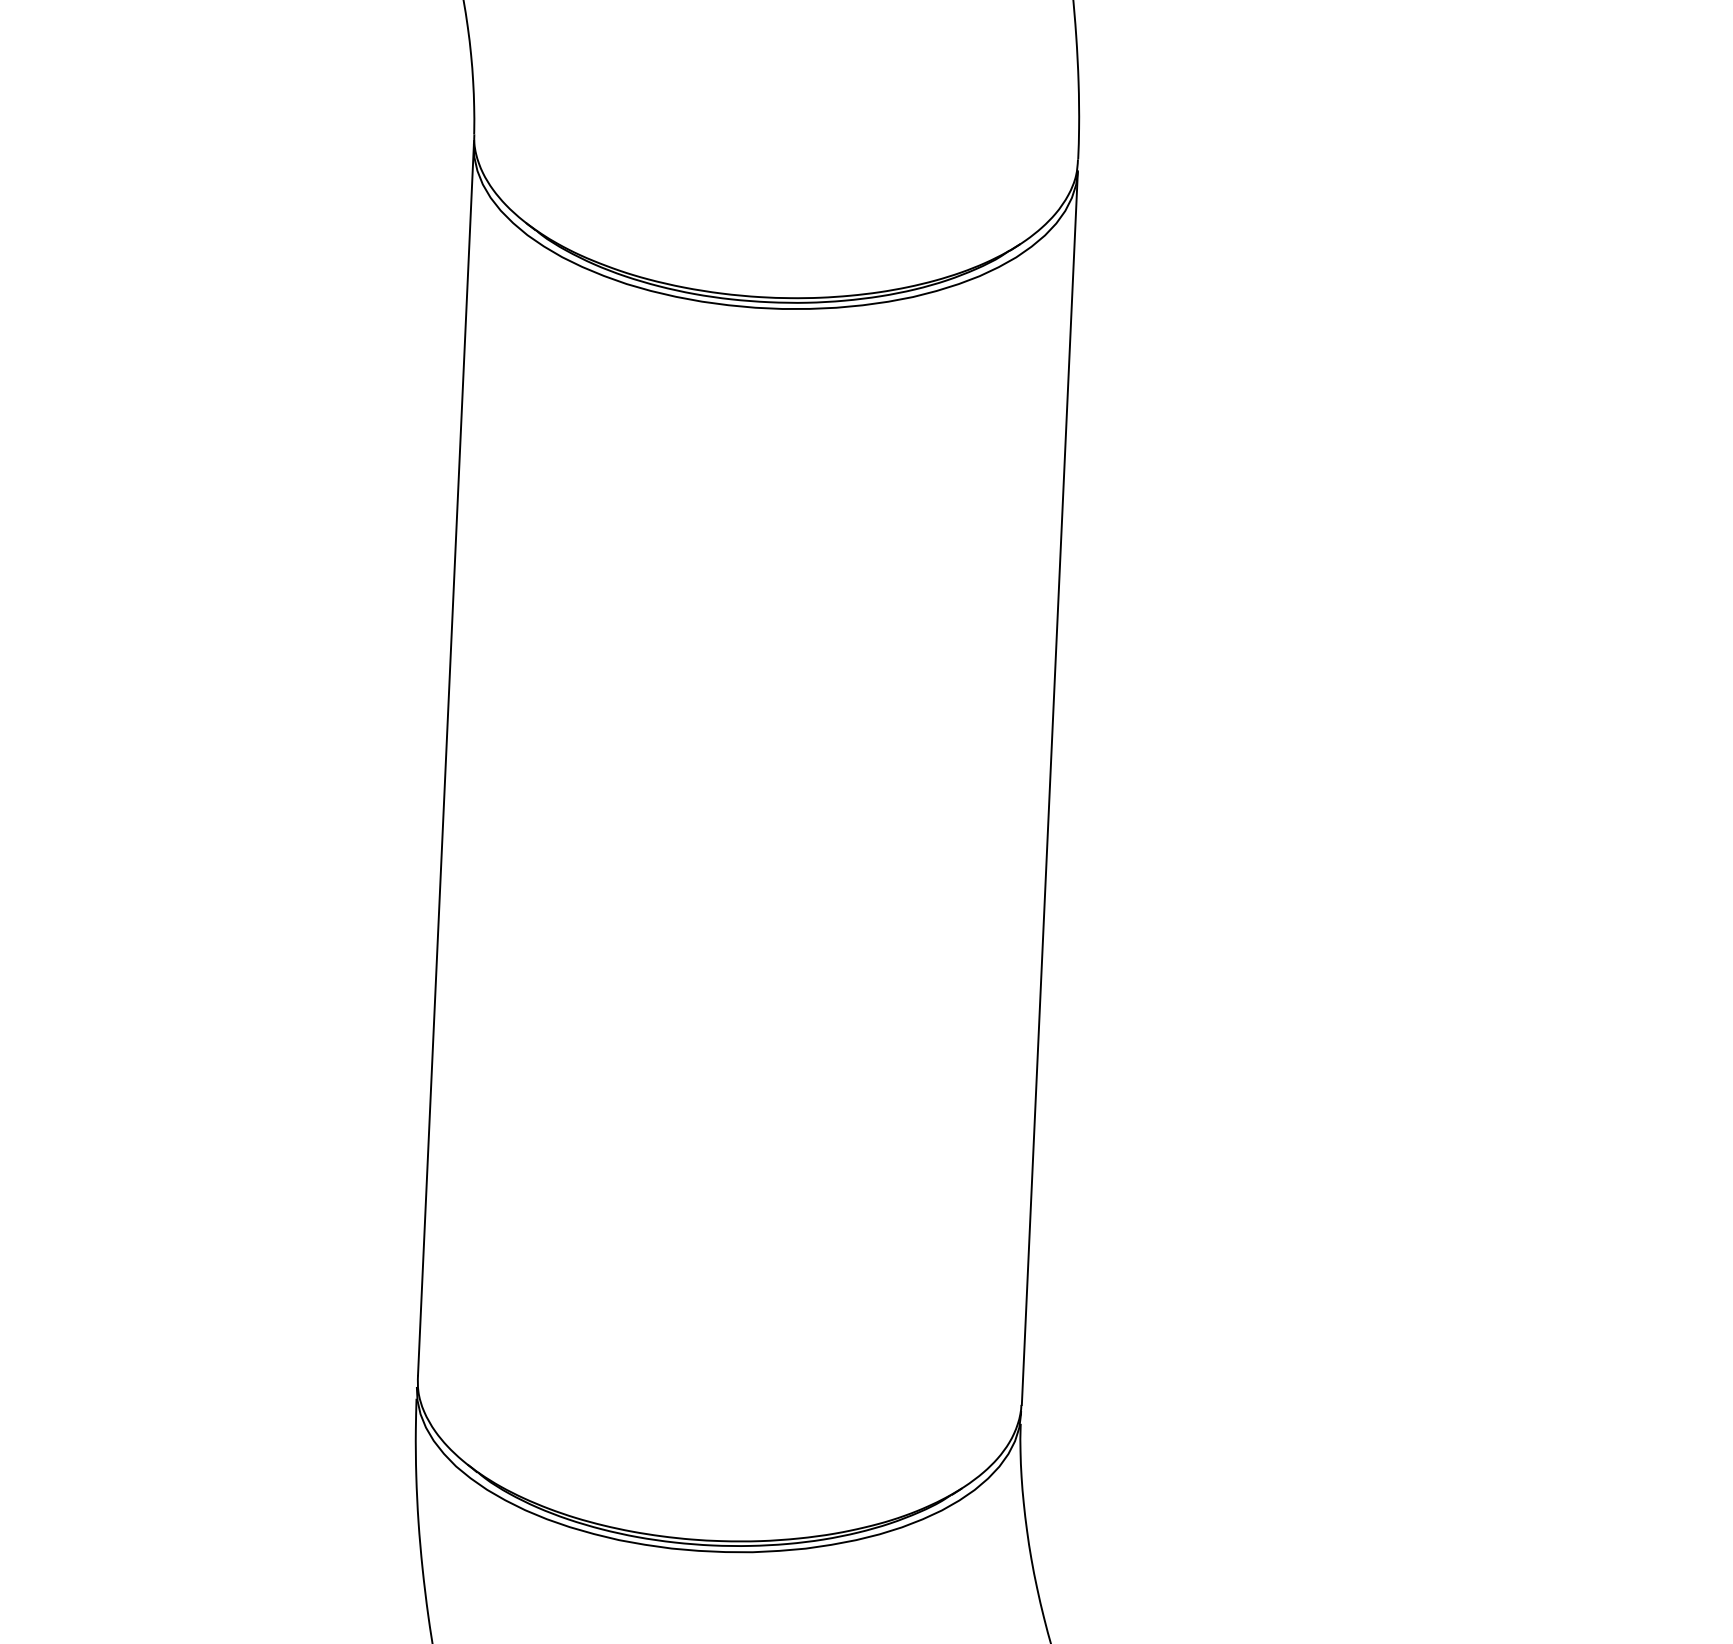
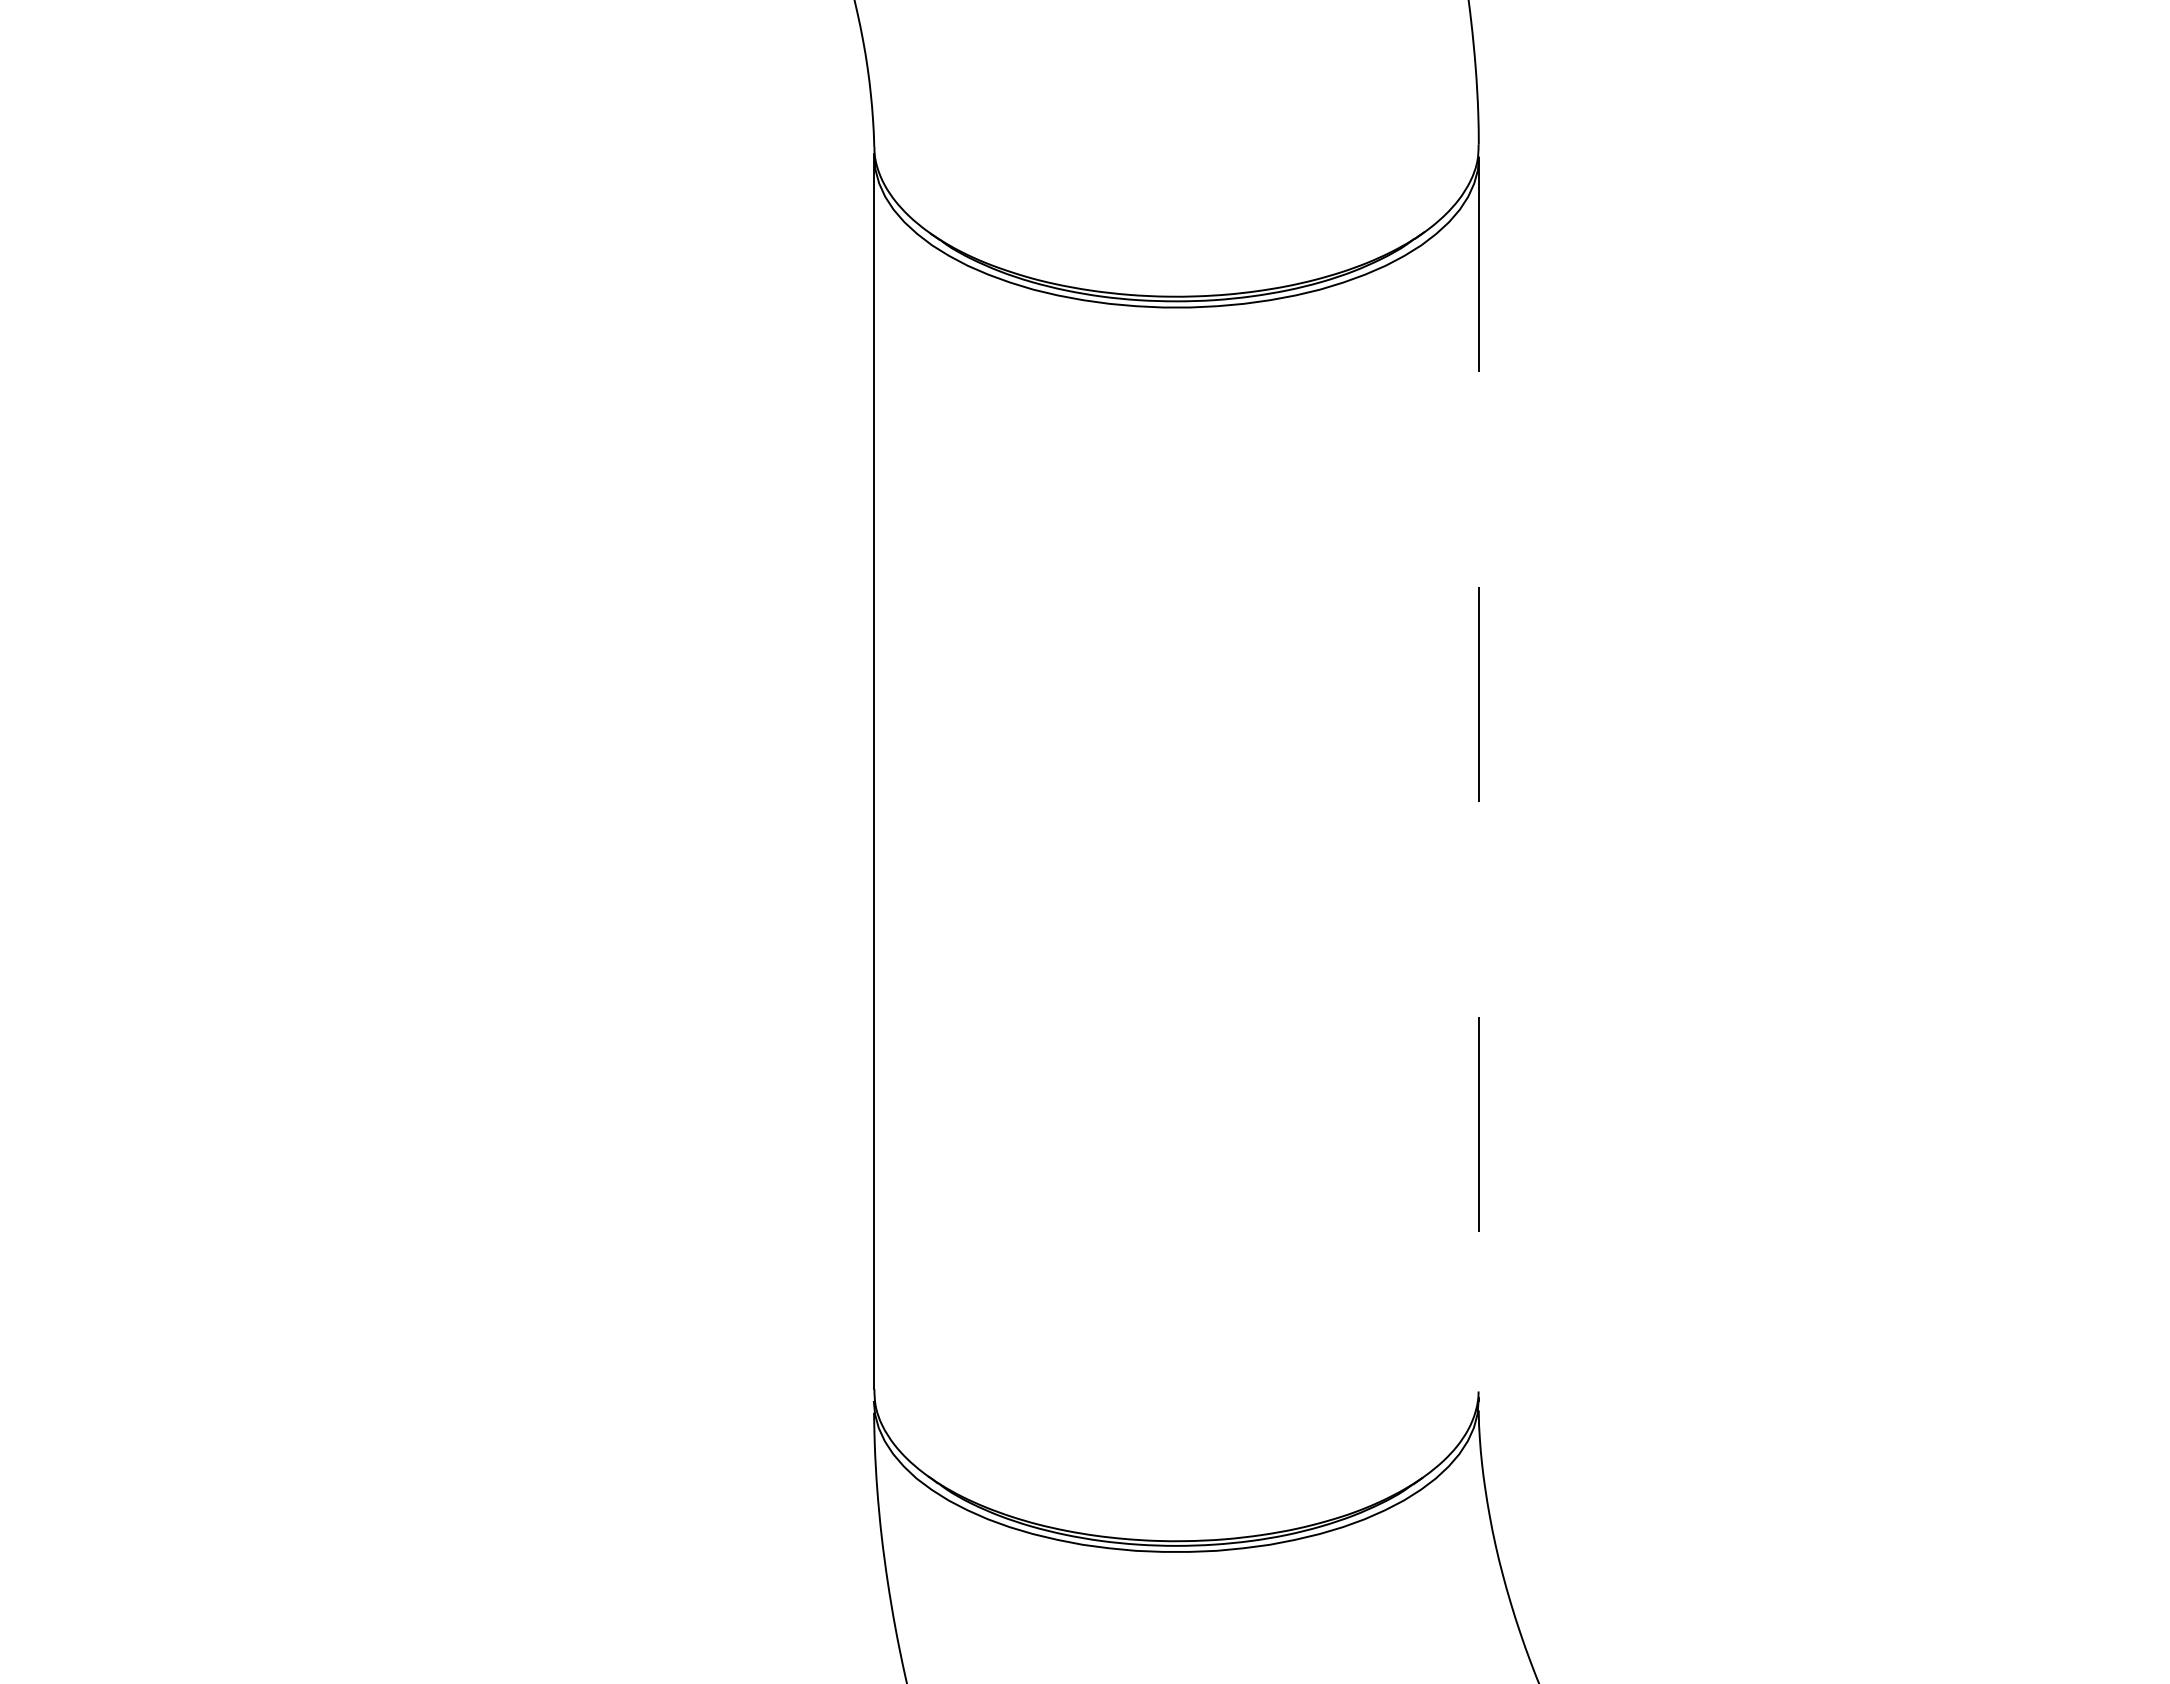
line: (1050, 788) -> (1479, 774), solid -> dashed

